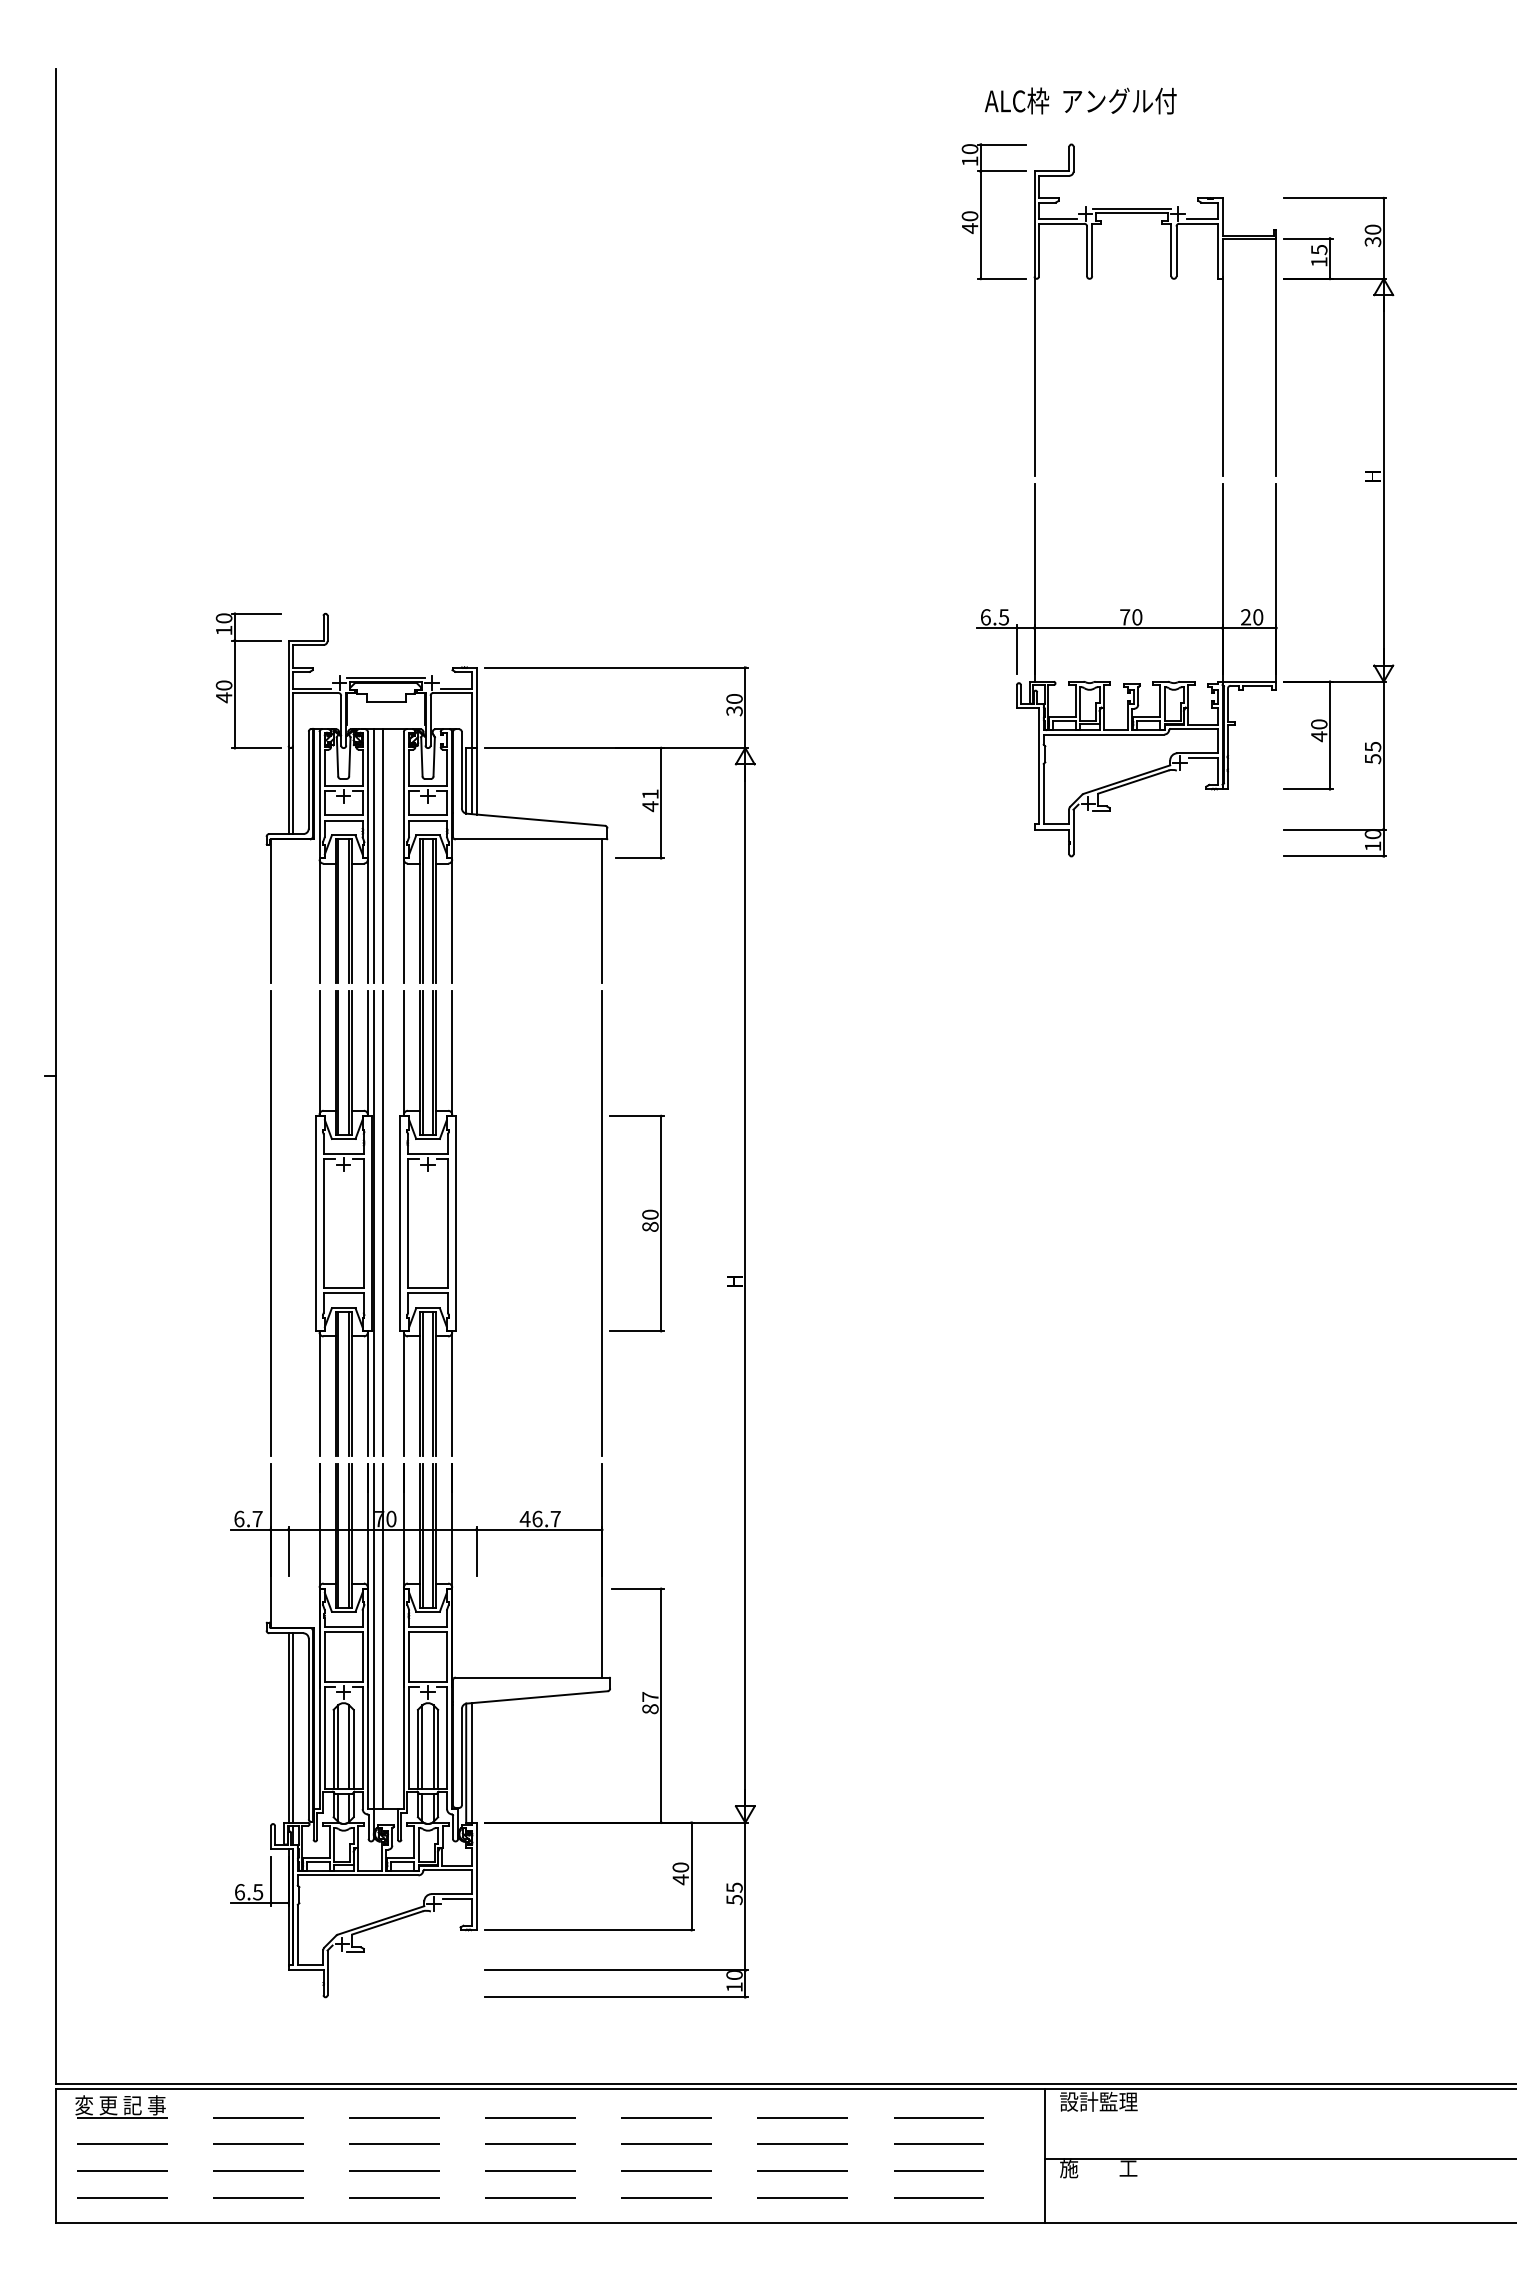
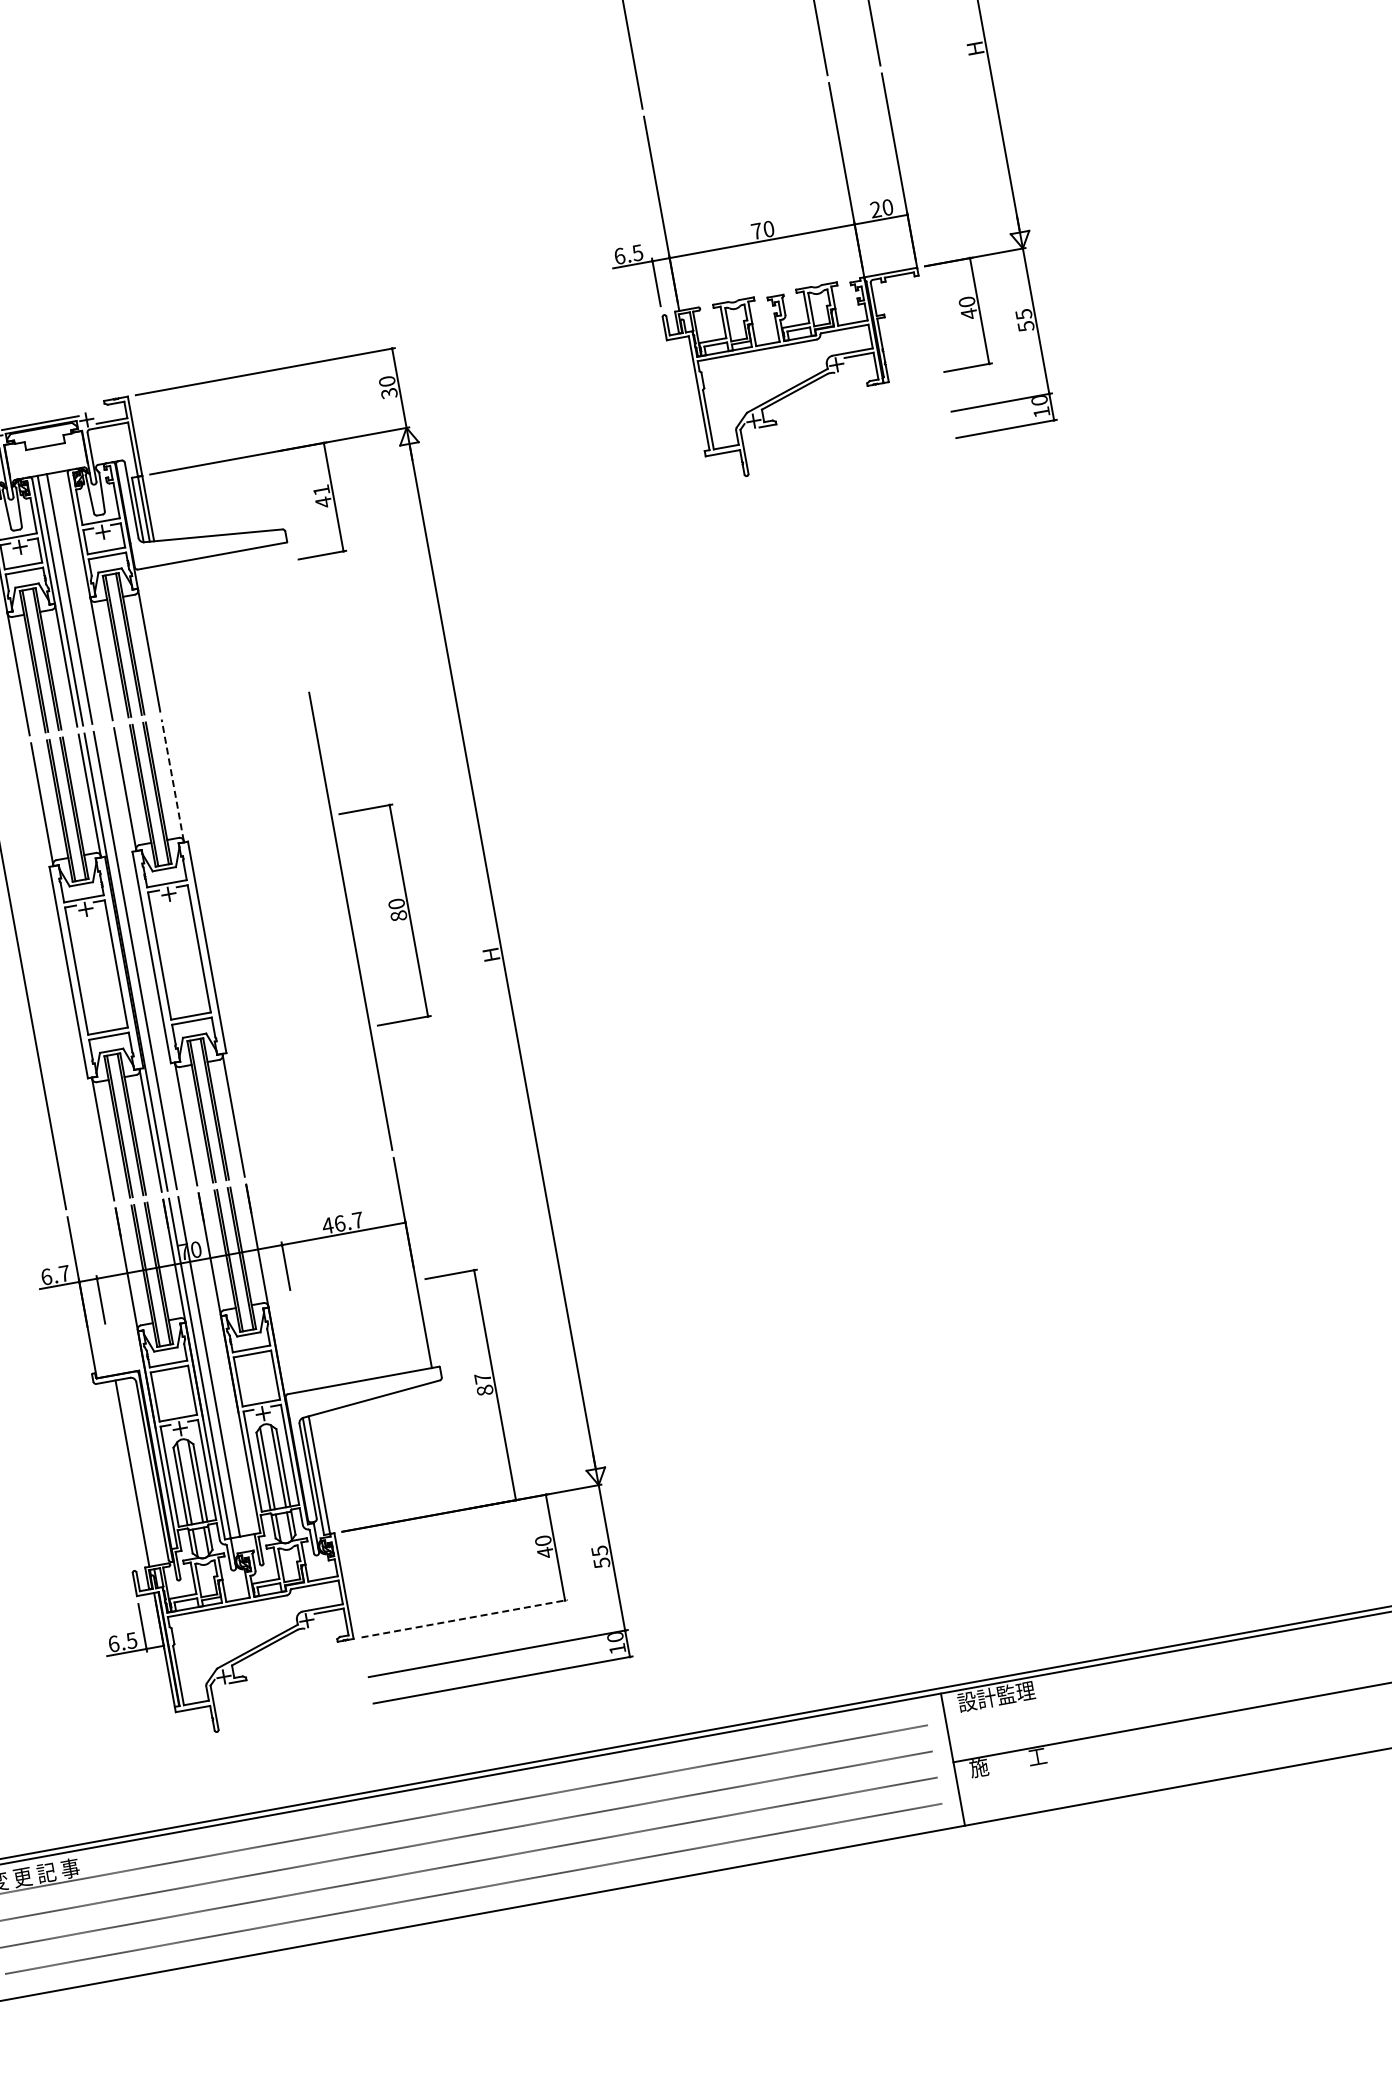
line: (602, 911) -> (295, 614), removed
line: (452, 1053) -> (173, 780), solid -> dashed
line: (293, 1727) -> (137, 1472), removed
line: (589, 1930) -> (464, 1619), solid -> dashed

